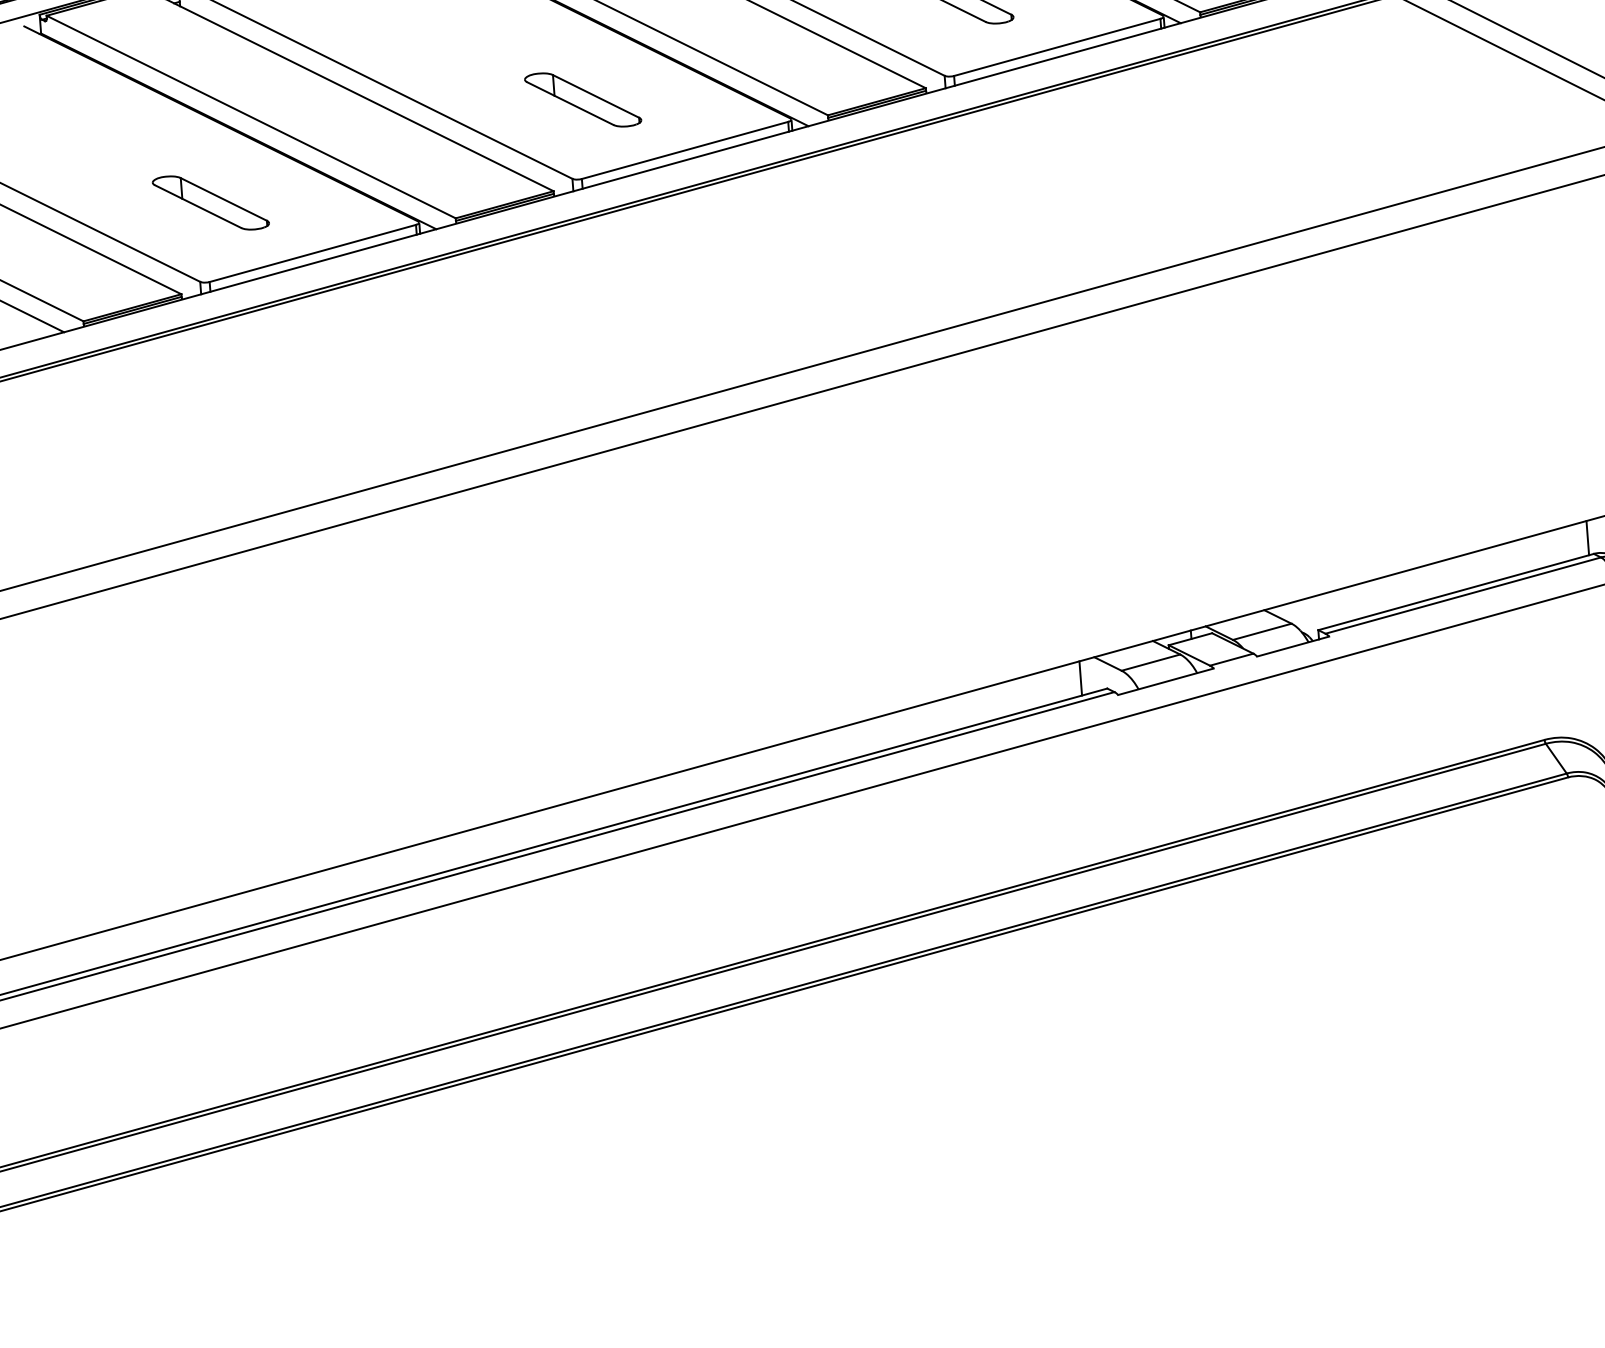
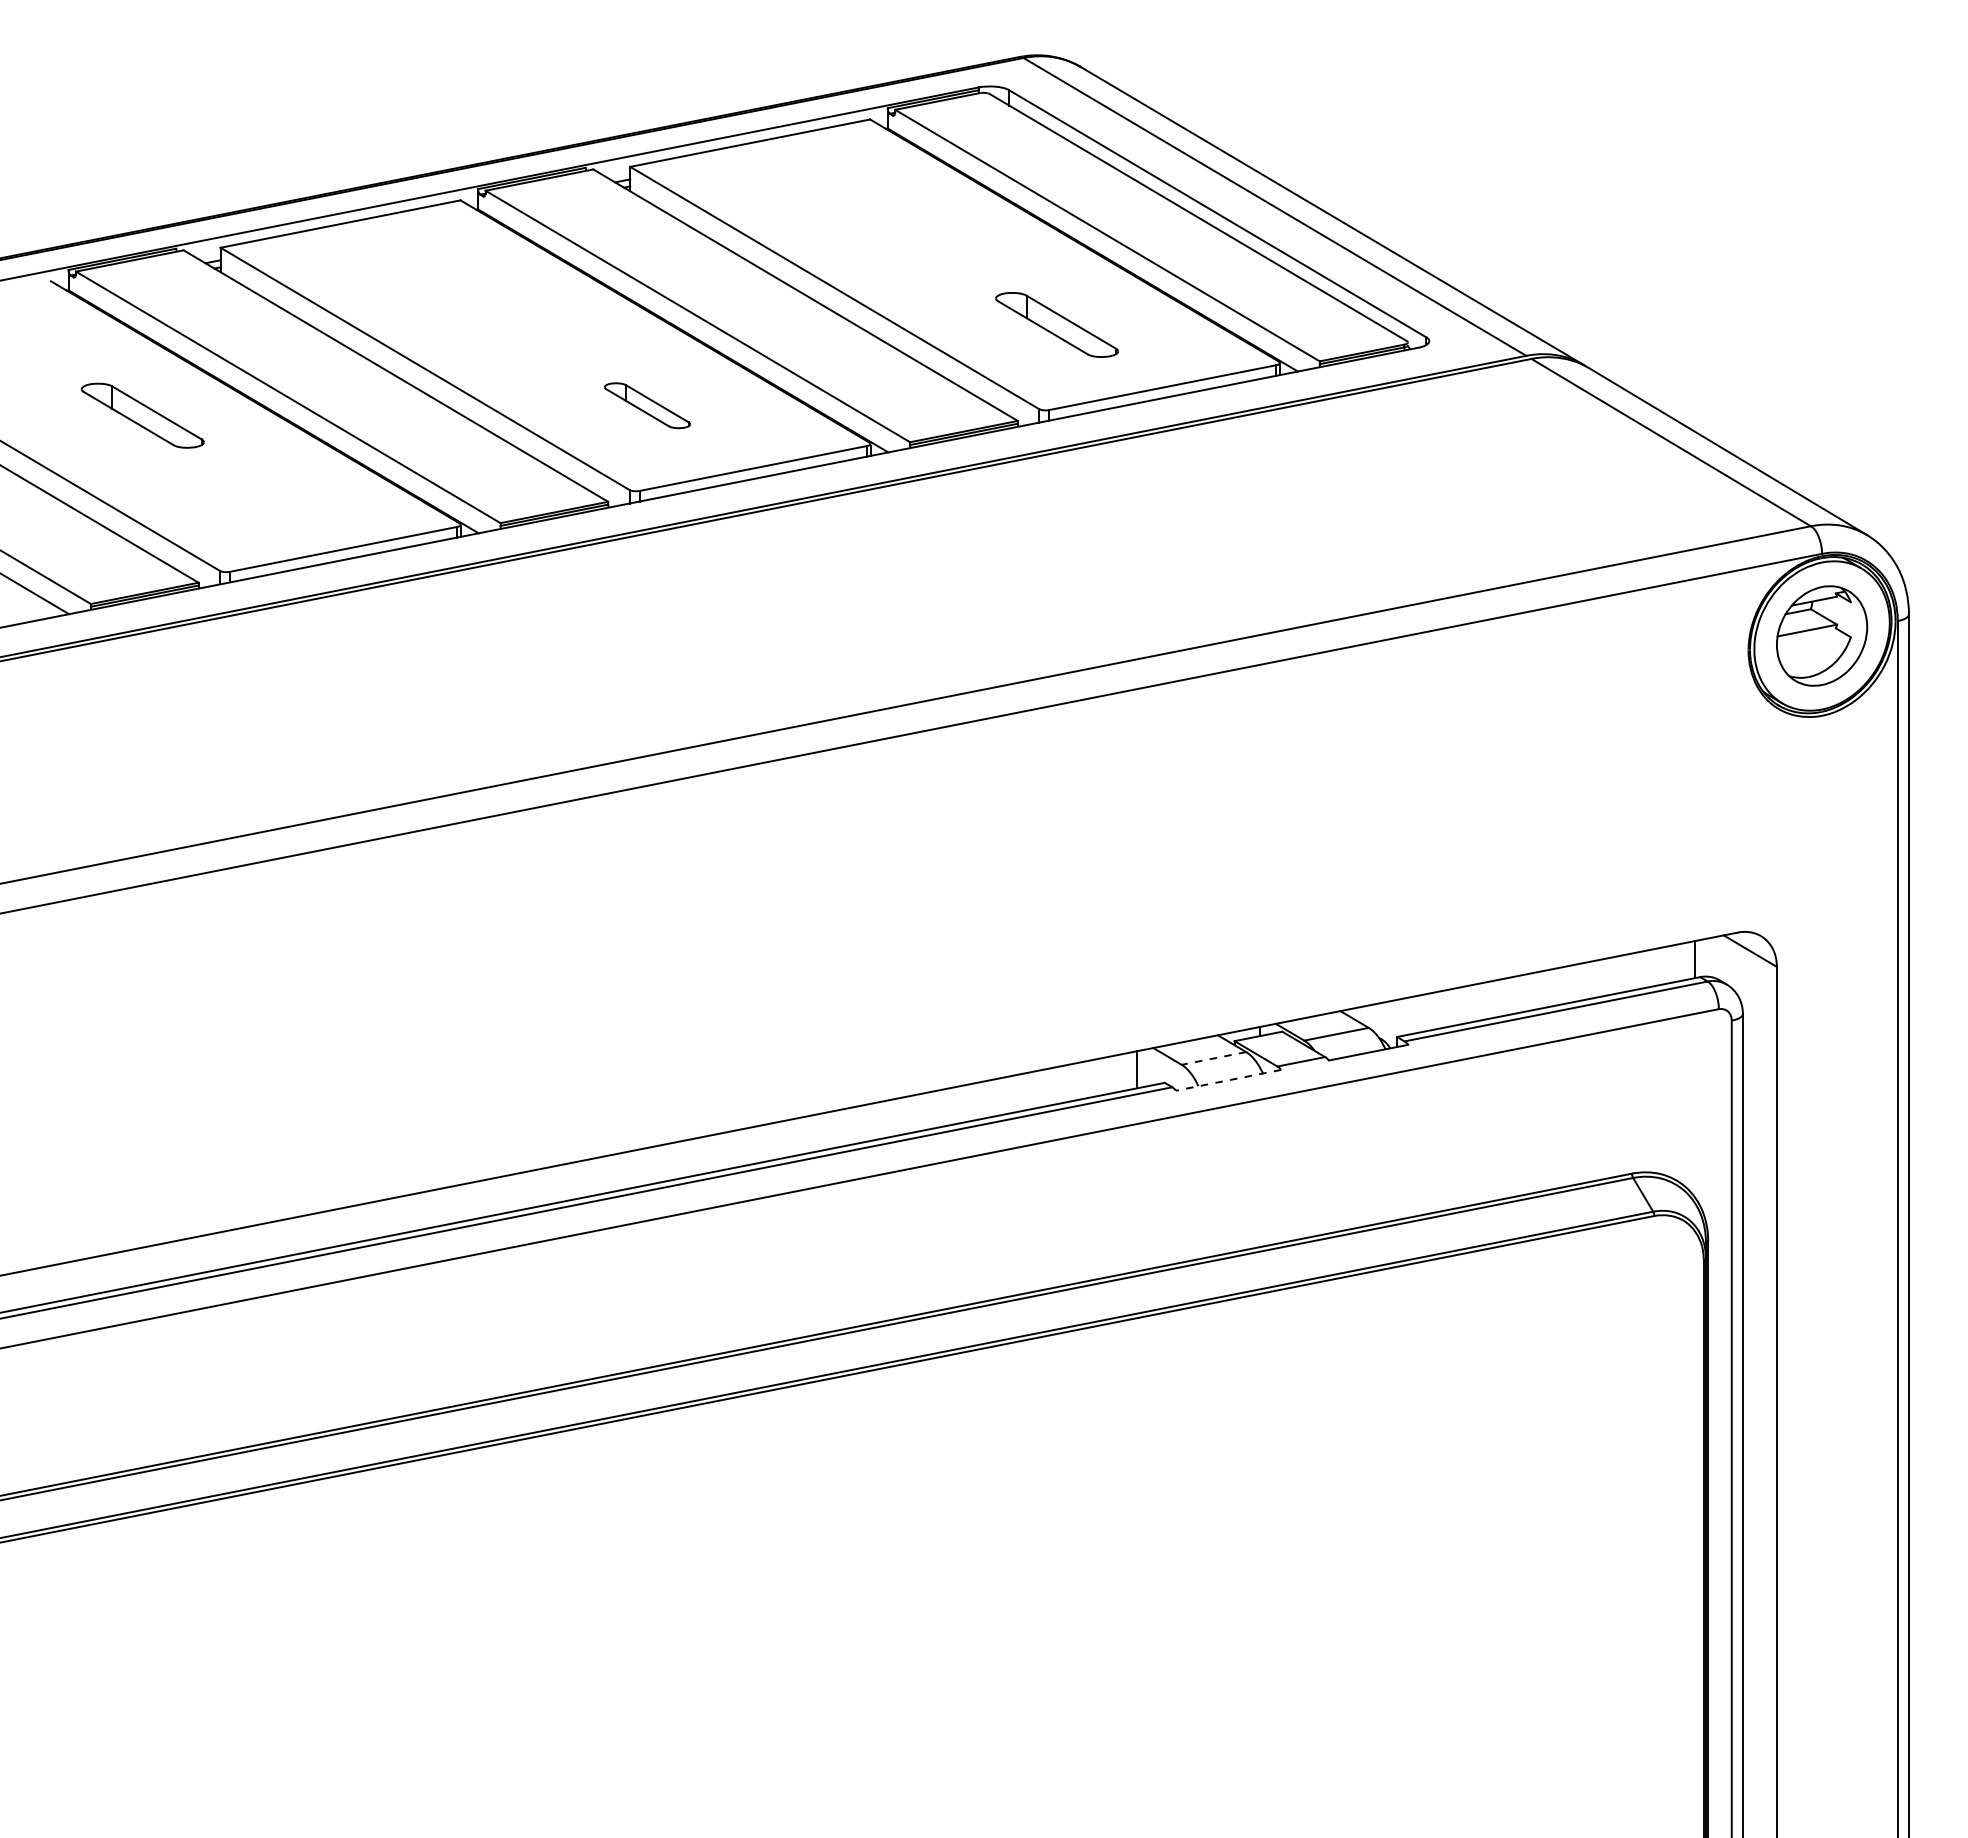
part: (583, 99) -> (647, 405), size x0.7
part: (210, 202) -> (142, 415), moved
line: (1150, 662) -> (1213, 1058), solid -> dashed
line: (1165, 681) -> (1228, 1080), solid -> dashed

